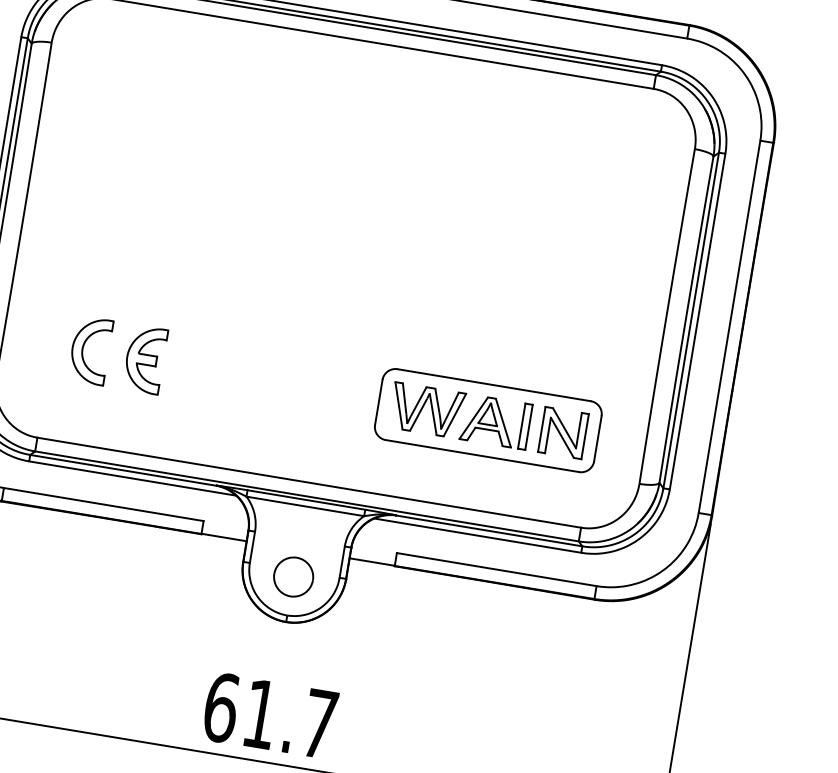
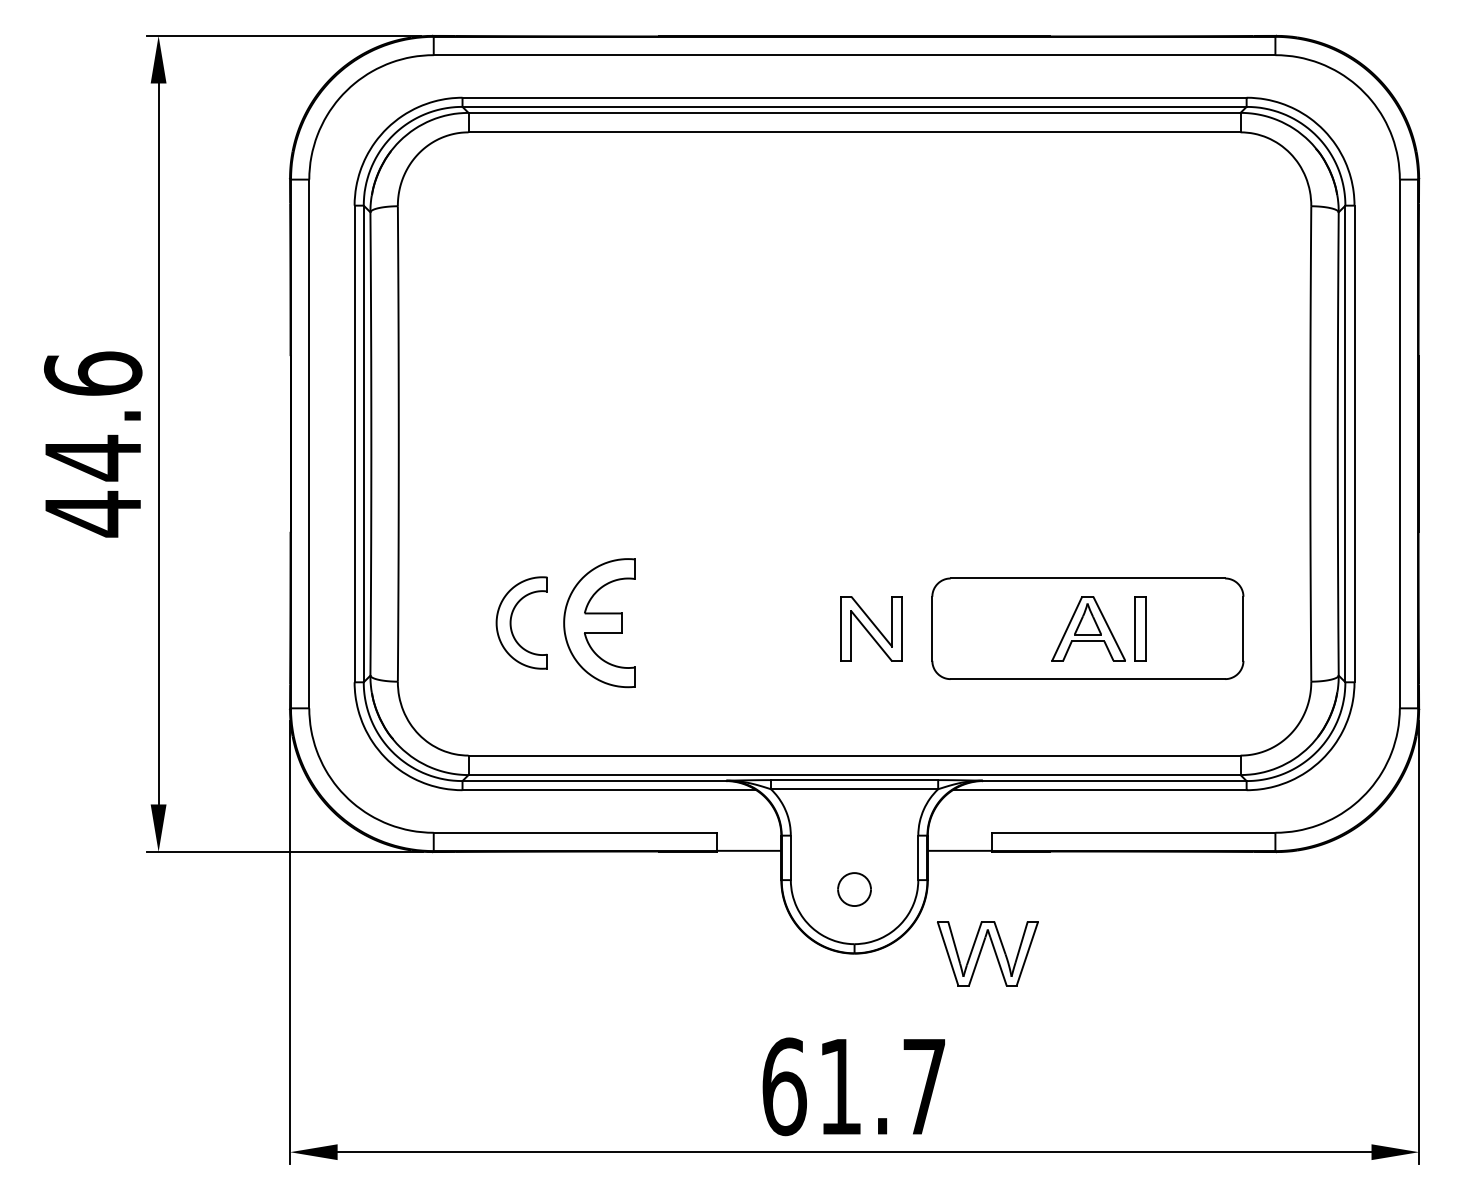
part: (145, 359) -> (599, 622), size x1.4
part: (422, 408) -> (981, 952), moved
part: (563, 432) -> (871, 628), moved
part: (293, 576) -> (854, 889), size x0.6

